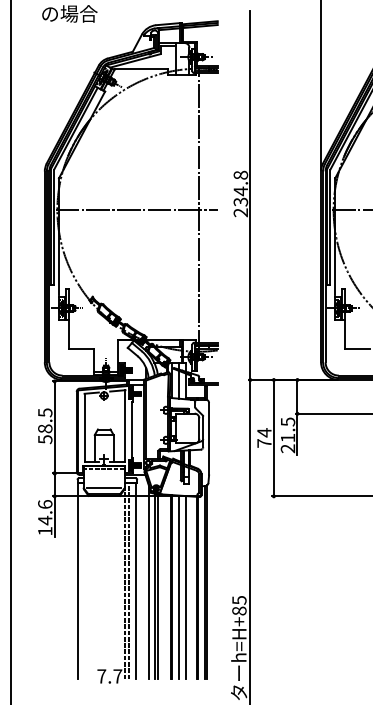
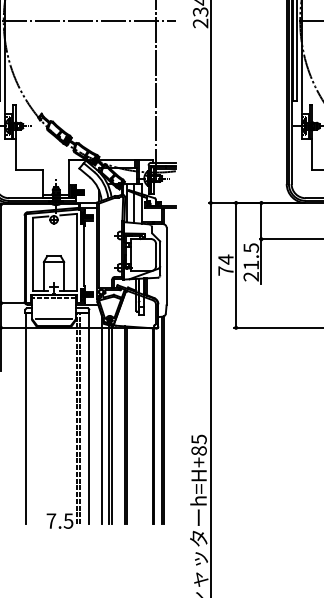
line: (178, 587) -> (133, 425), removed
line: (185, 587) -> (141, 425), removed
text: (117, 676) -> (68, 521), 7.7 -> 7.5

